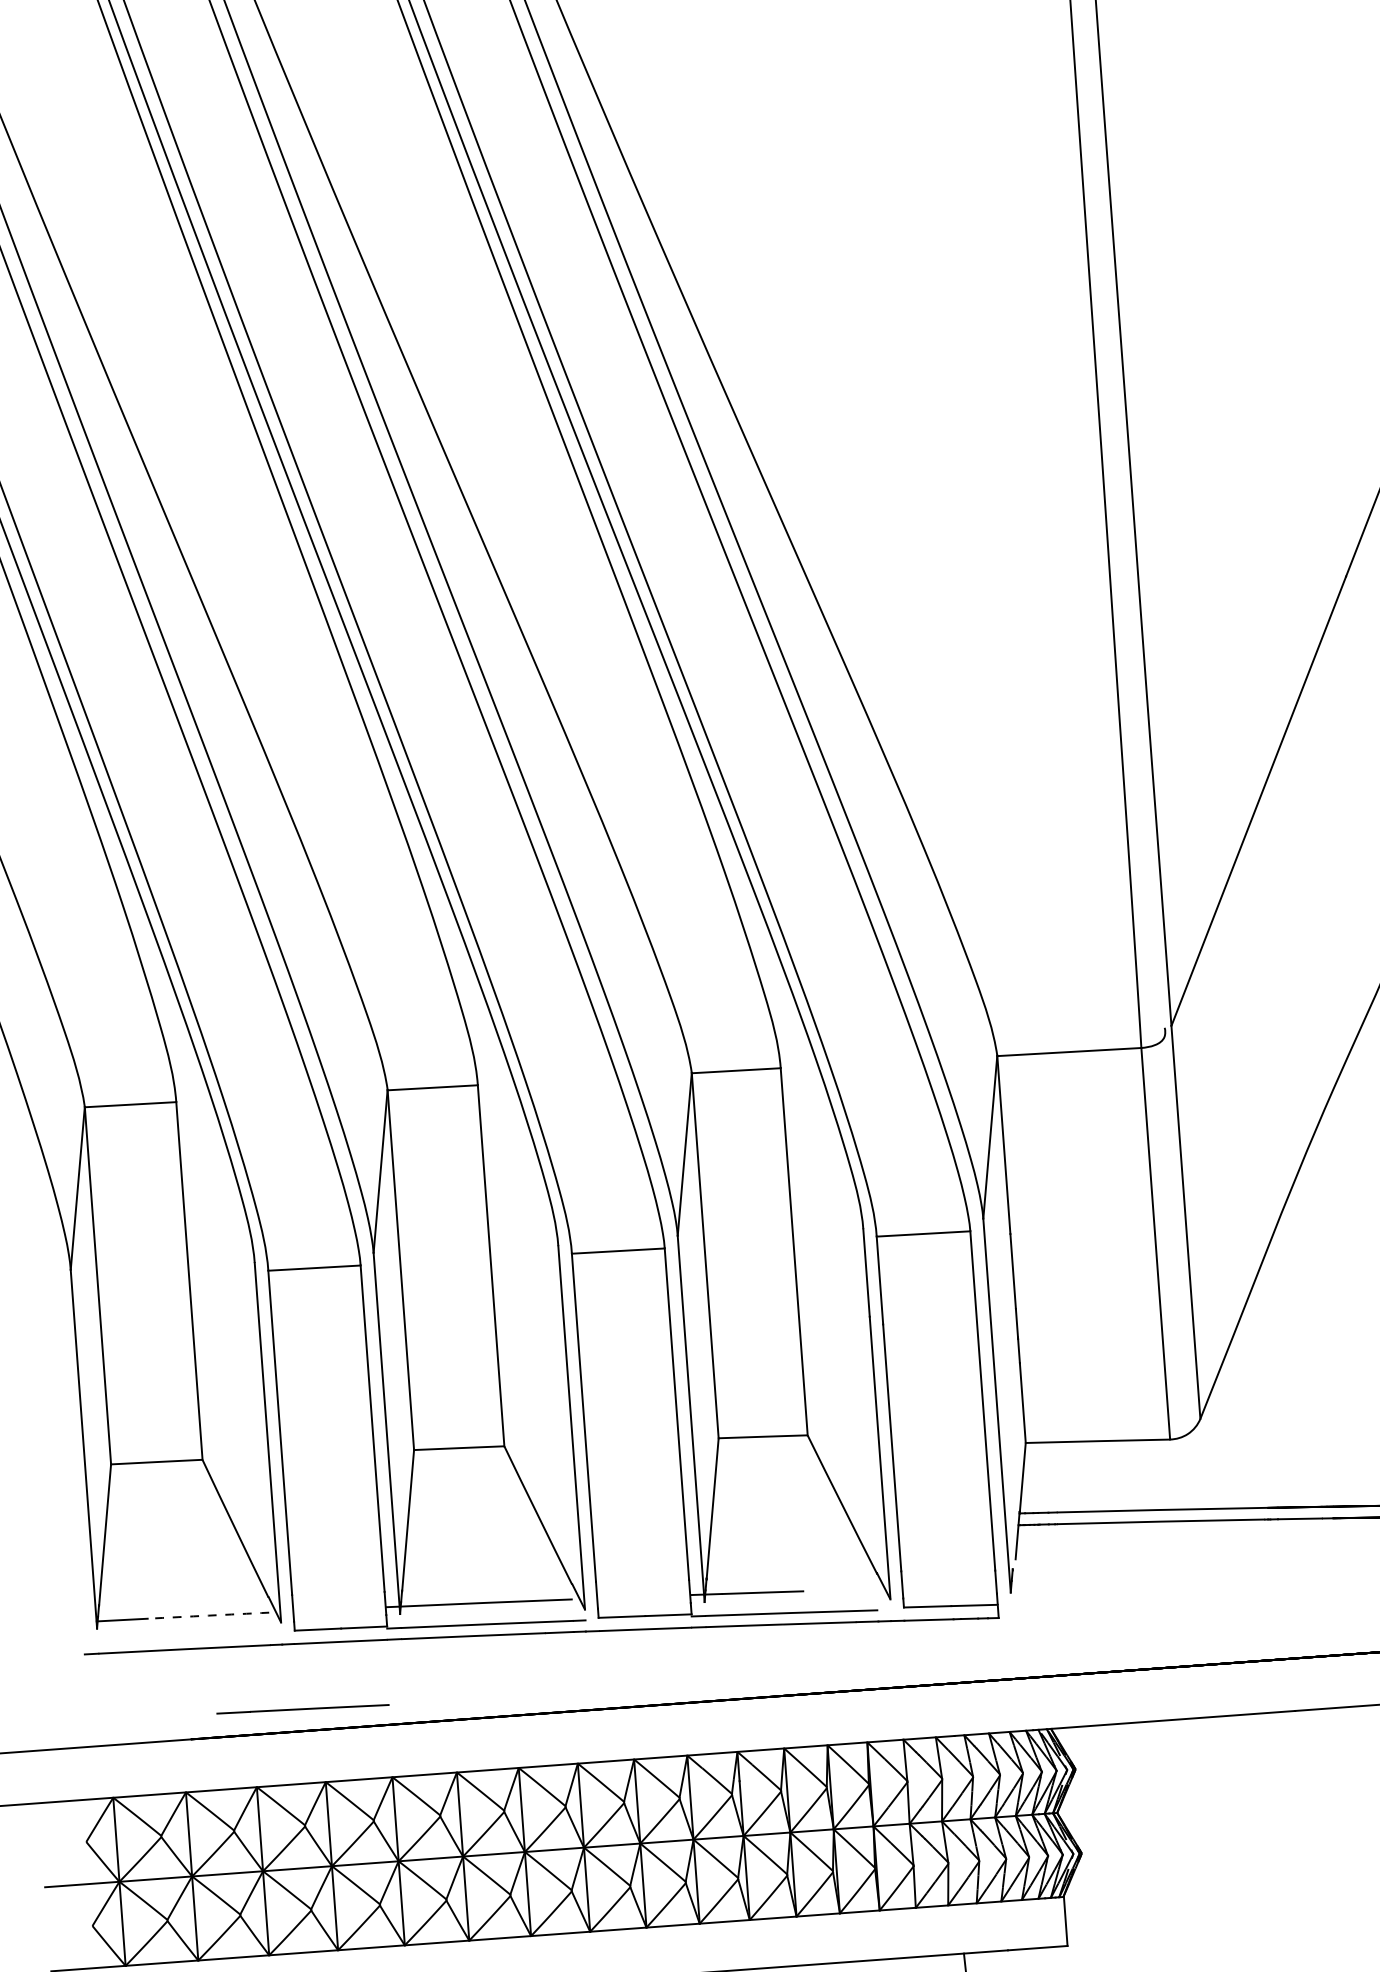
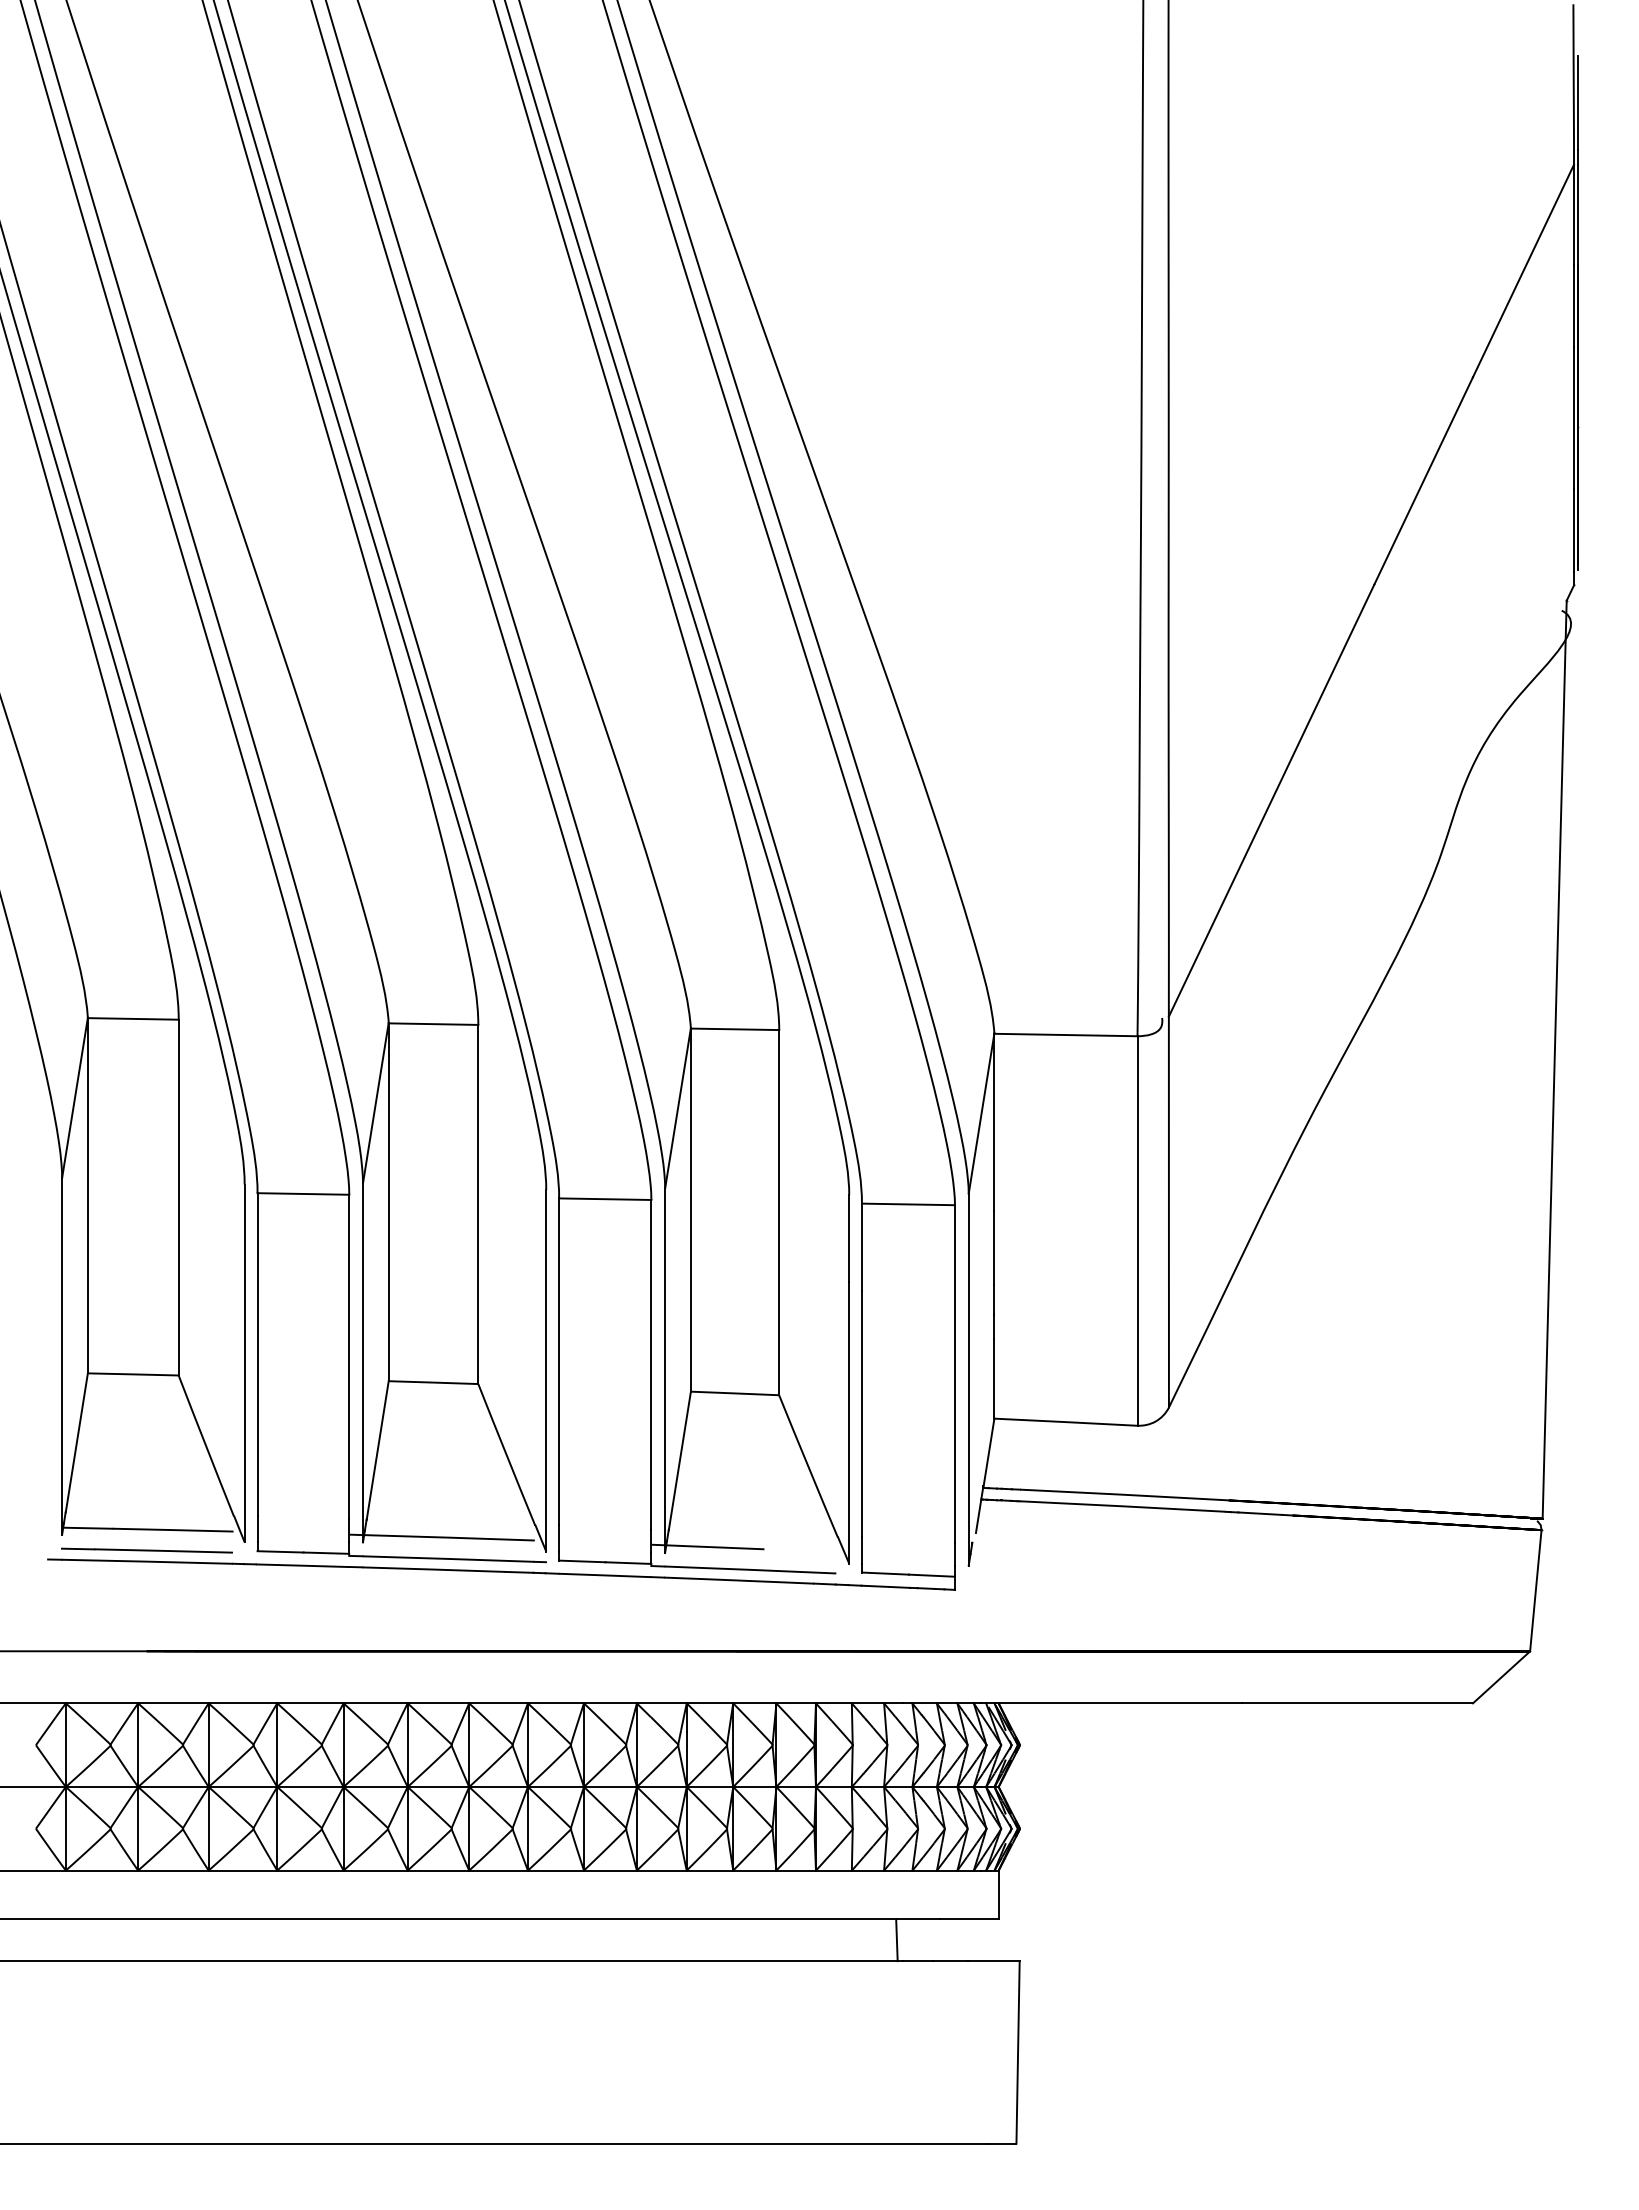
arc: (208, 1616) -> (173, 1530), dashed -> solid
line: (302, 1709) -> (146, 1550), moved

